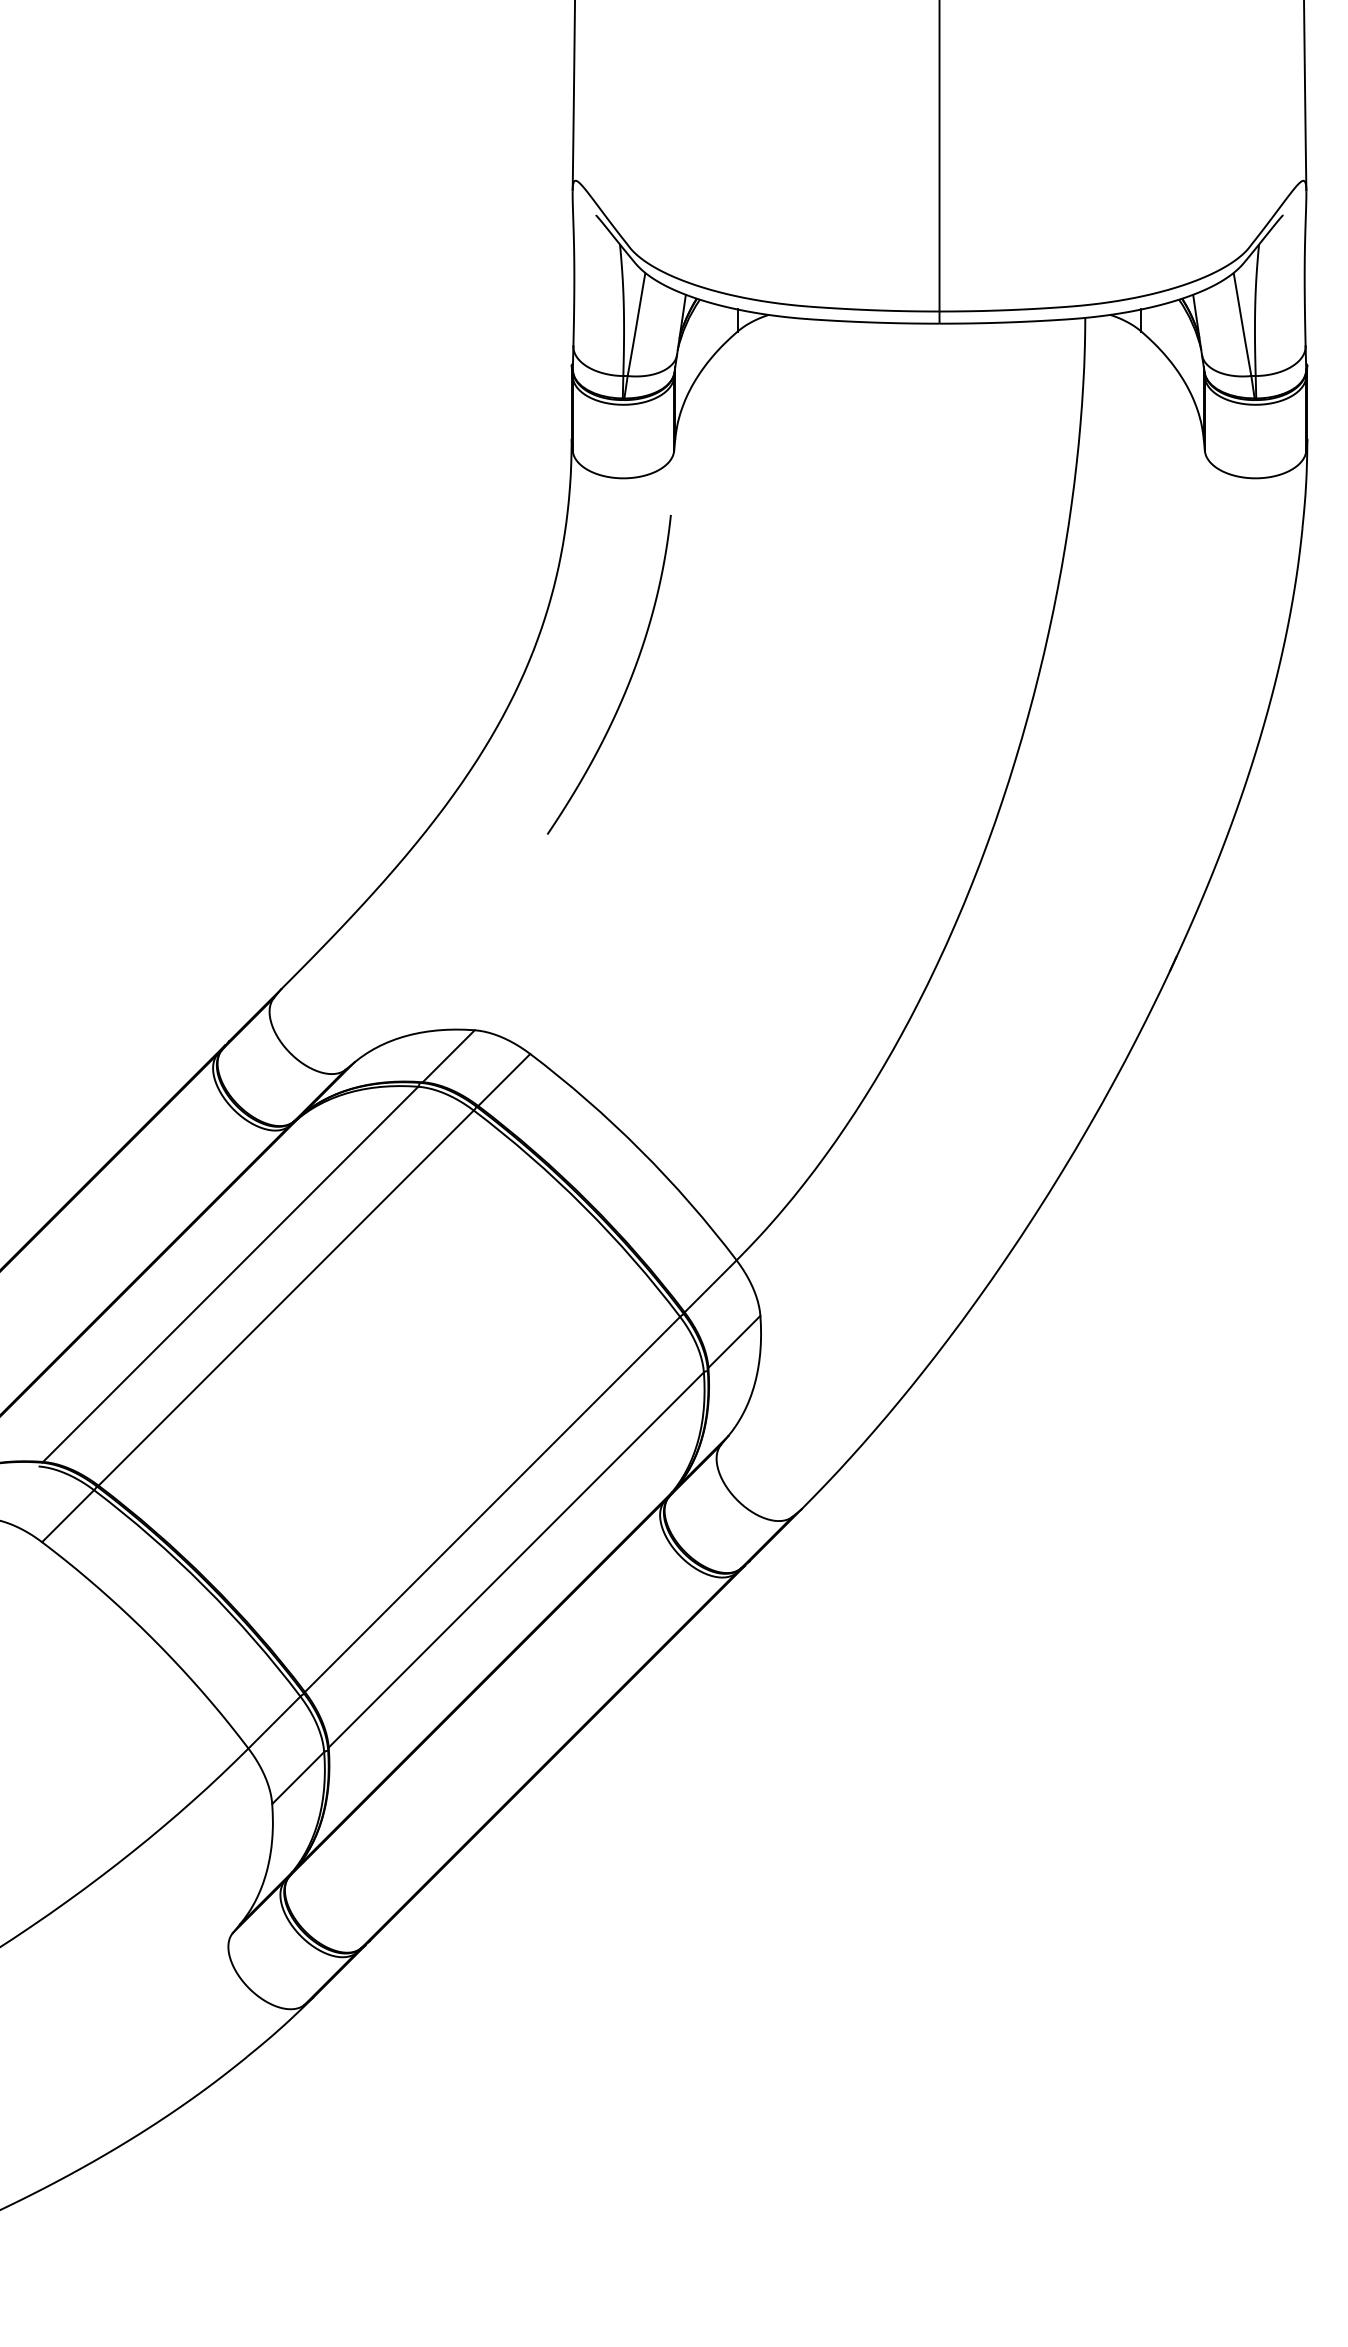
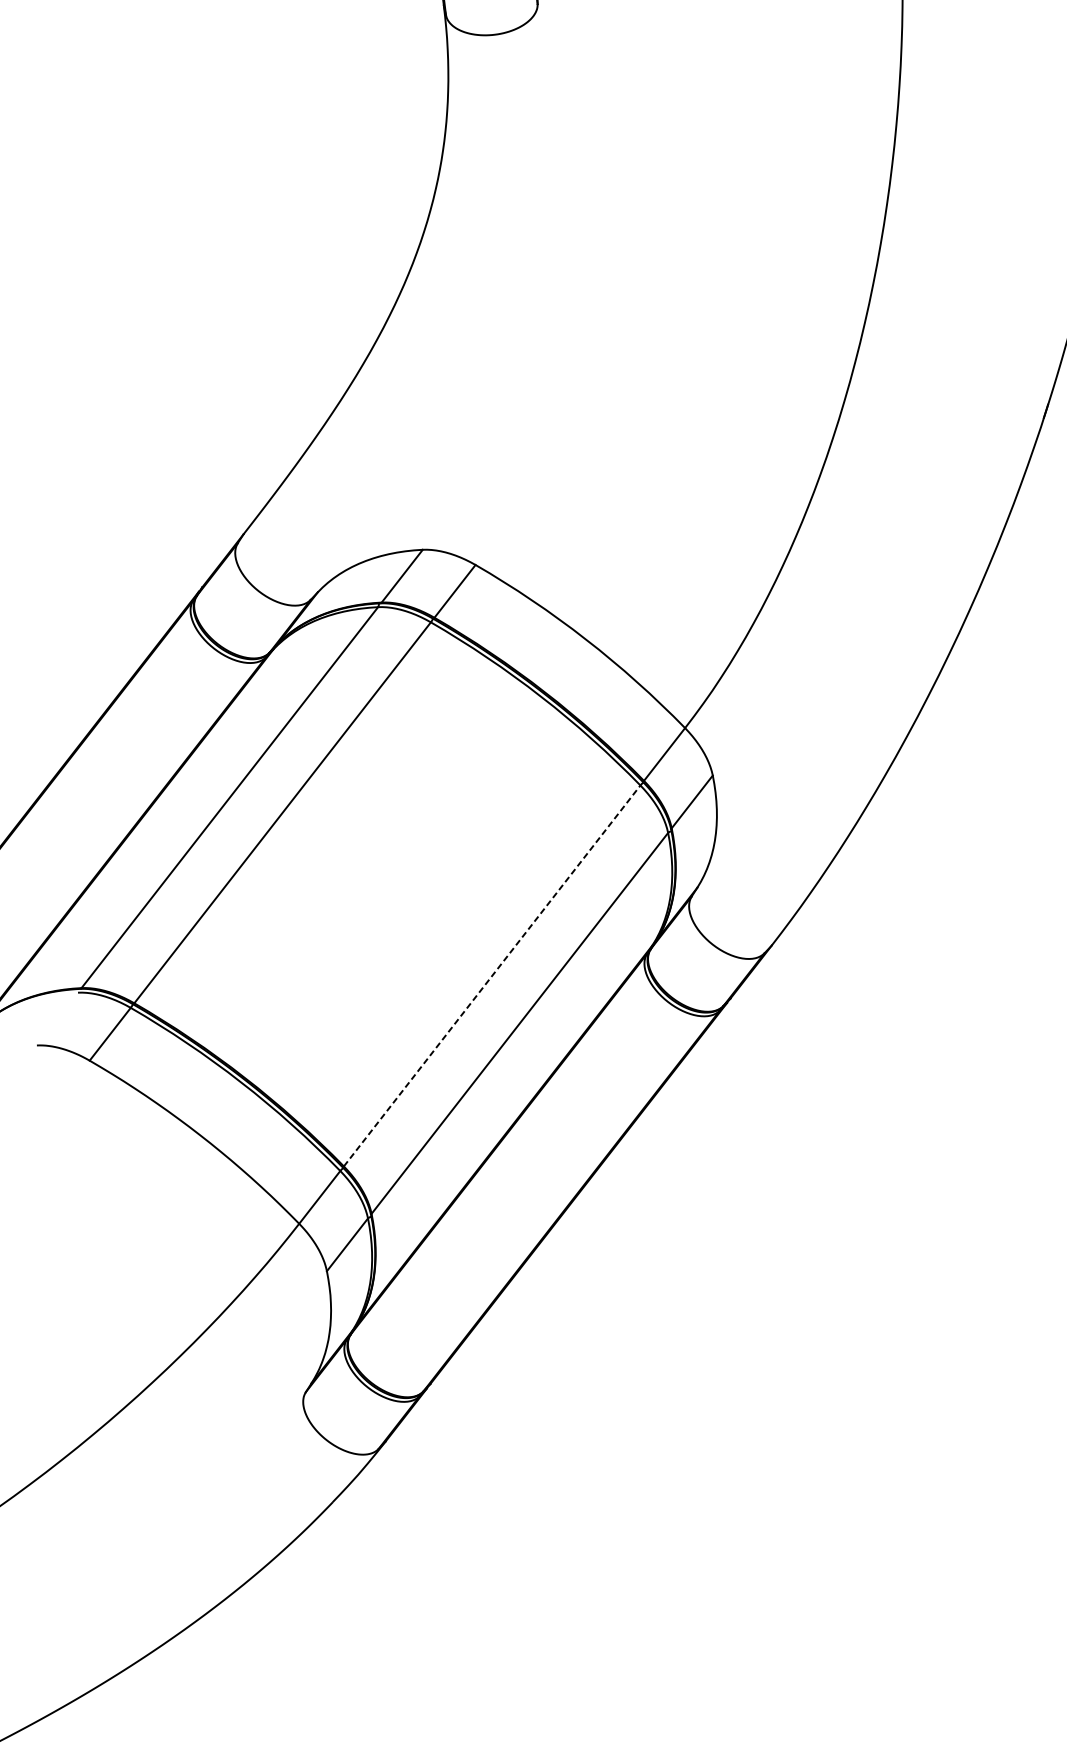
curve: (628, 681) -> (522, 217), removed
line: (492, 1504) -> (492, 976), solid -> dashed

